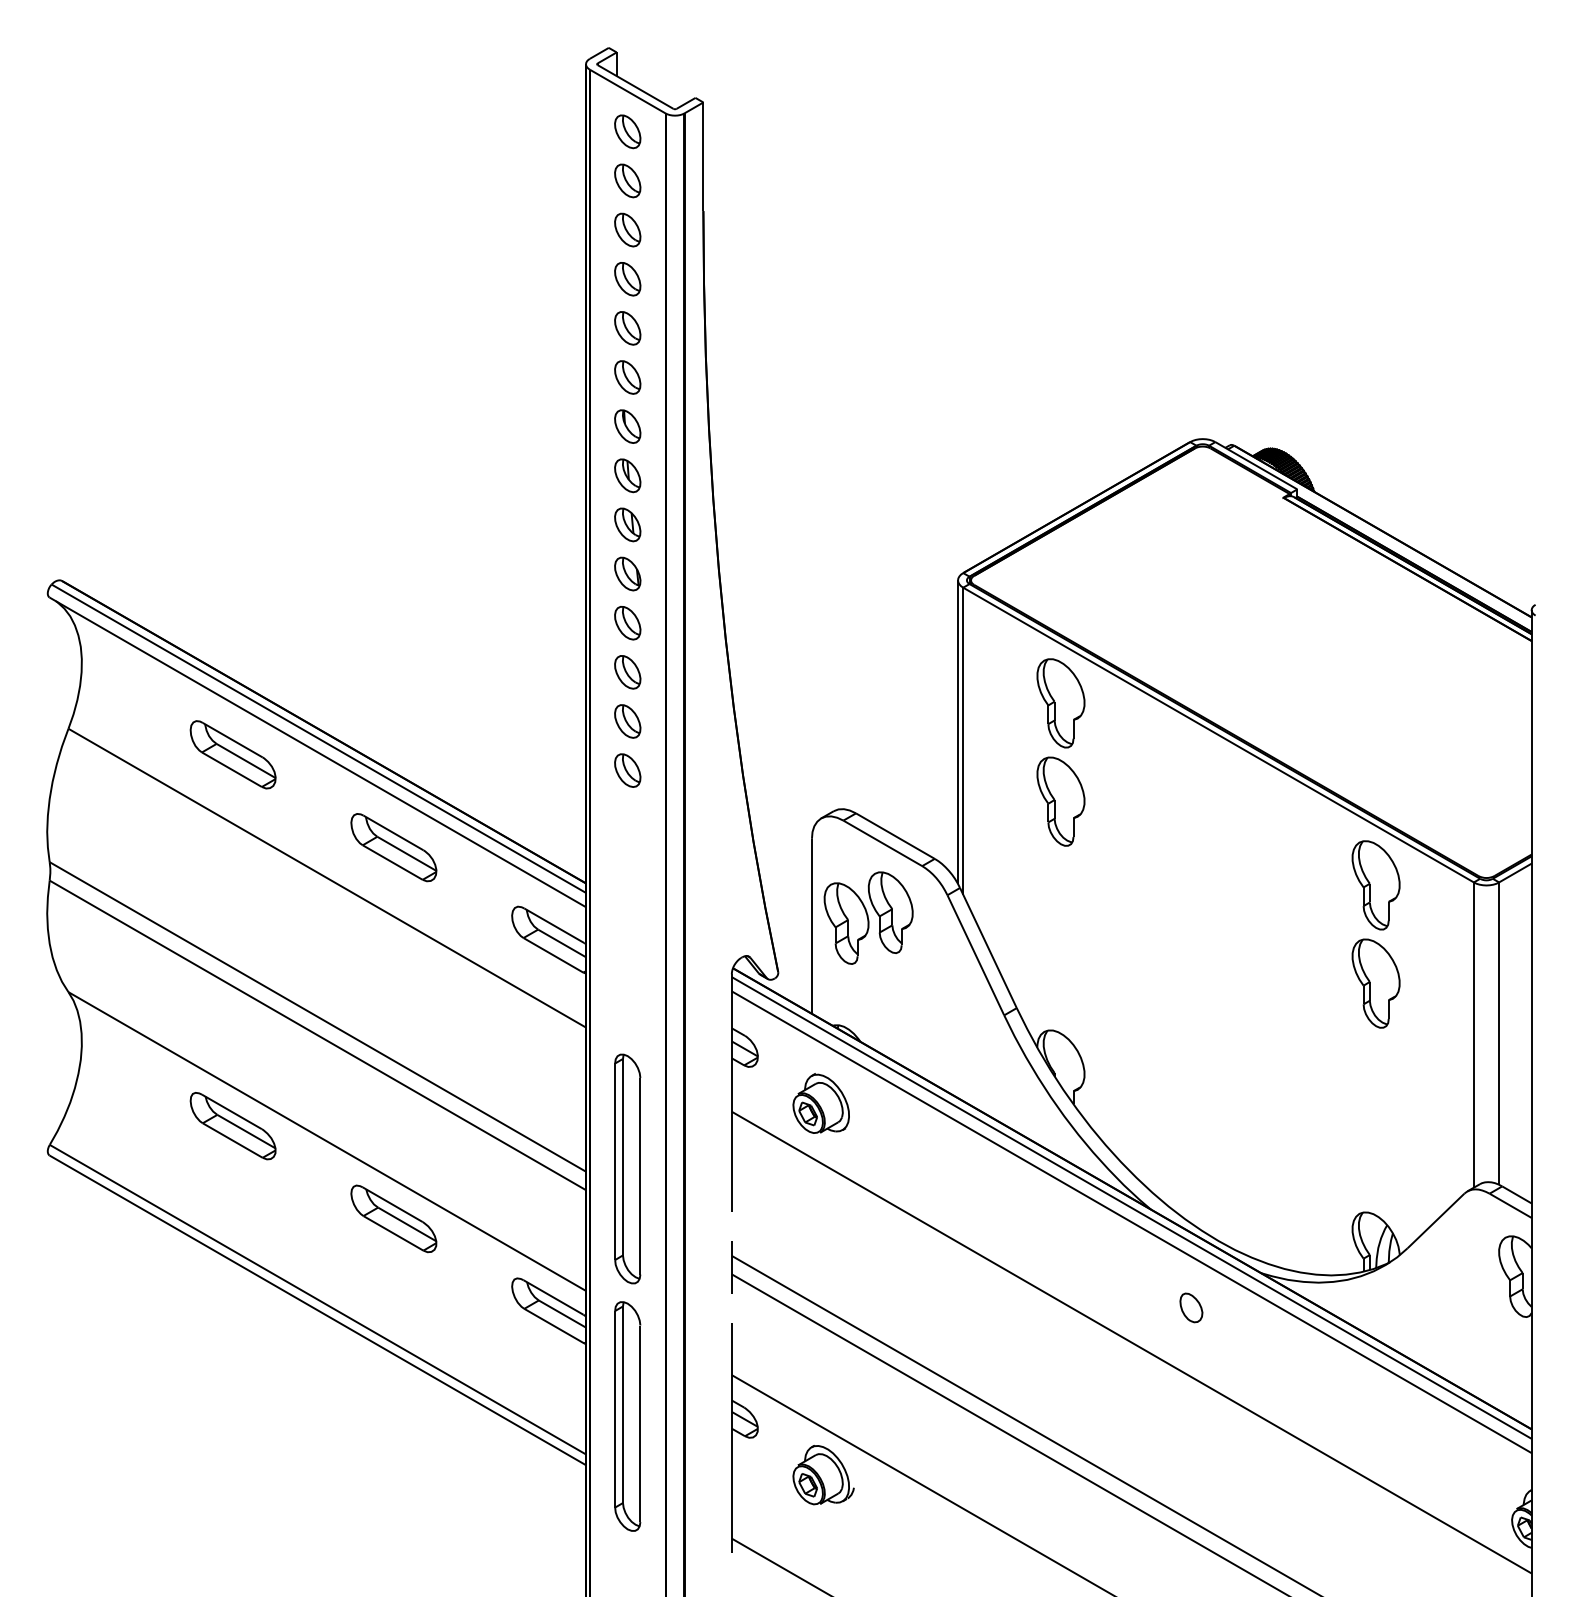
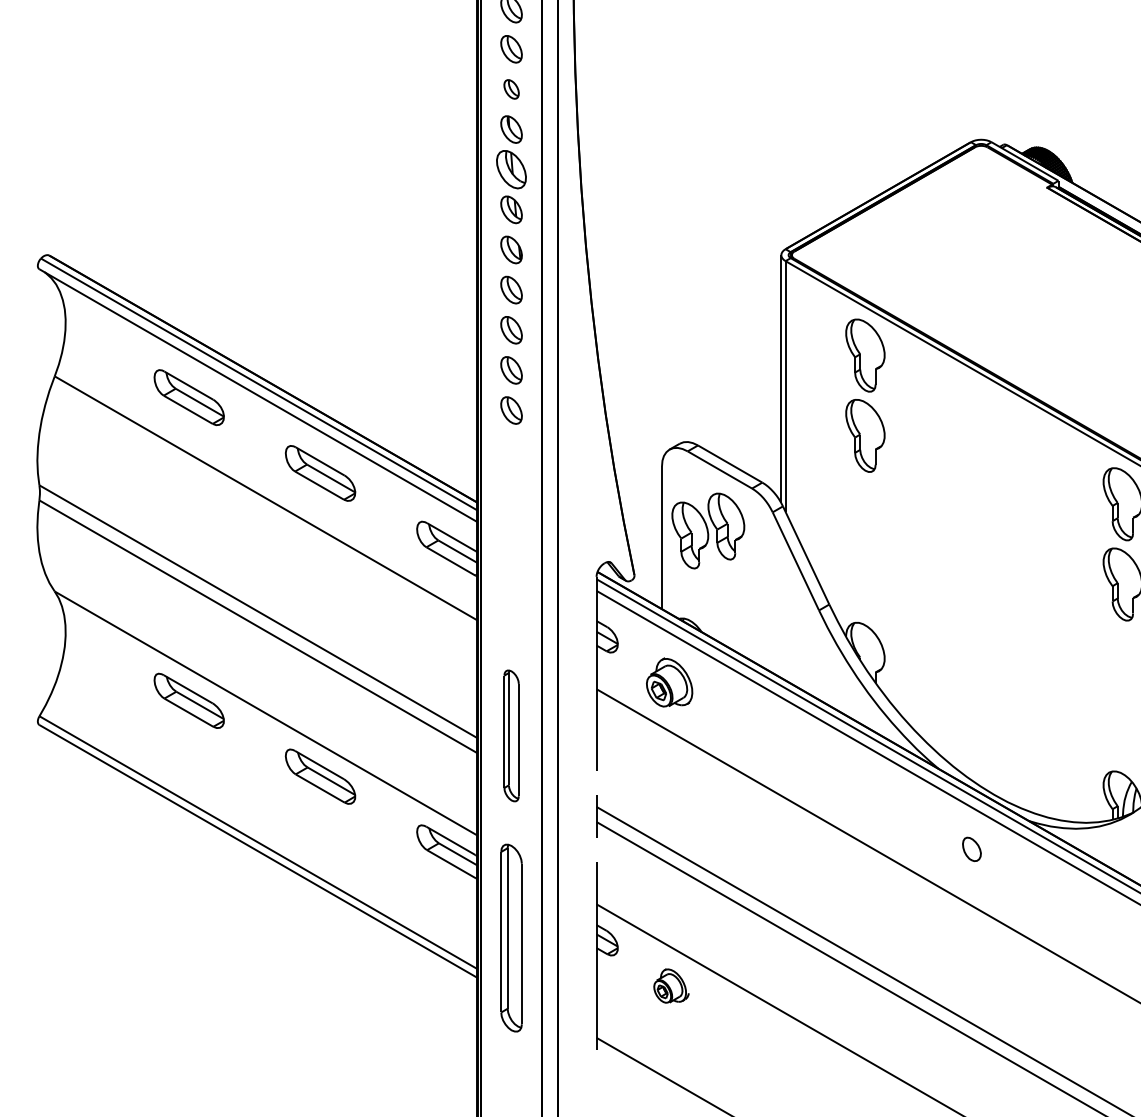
part: (627, 377) -> (511, 89), size x0.7
part: (627, 475) -> (511, 169), size x1.4
part: (627, 1168) -> (511, 735), size x0.7
part: (823, 1475) -> (671, 986), size x0.7

